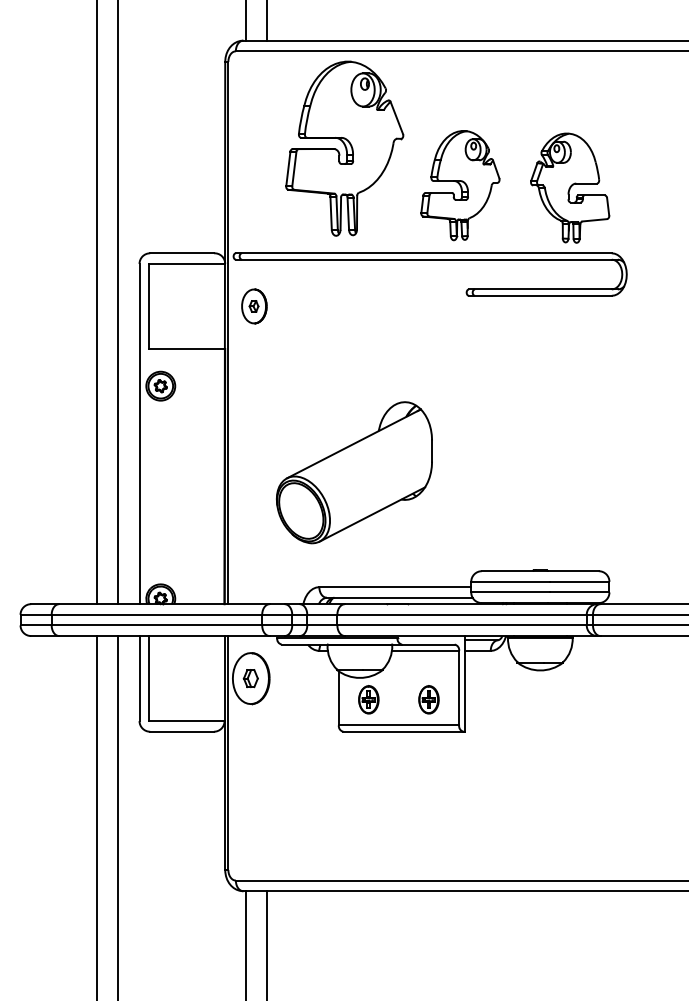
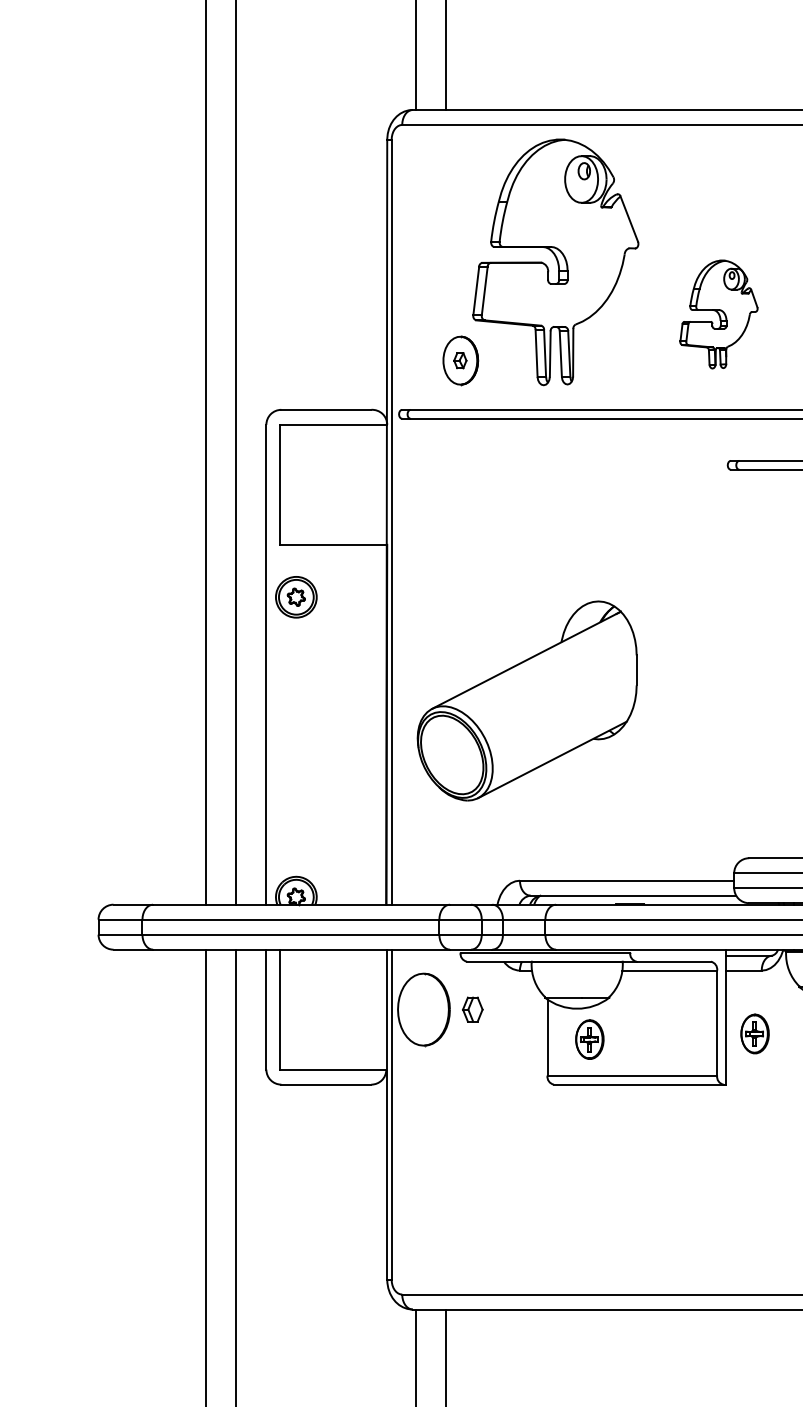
part: (460, 185) -> (719, 314), size x0.7
part: (254, 306) -> (460, 360), moved
part: (354, 472) -> (527, 700), moved
part: (250, 678) -> (472, 1009), moved
part: (428, 699) -> (754, 1033), moved

